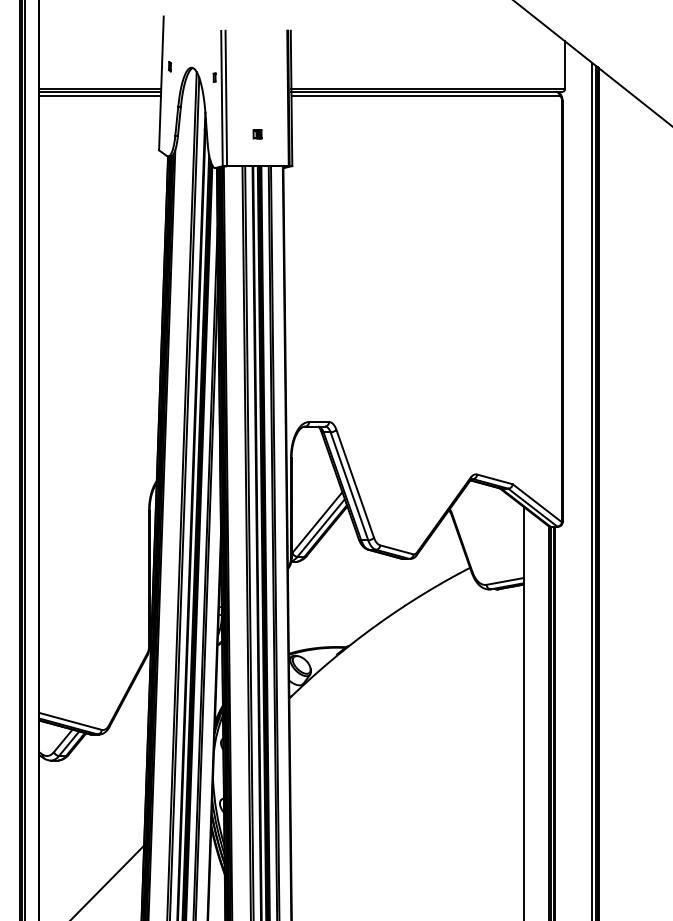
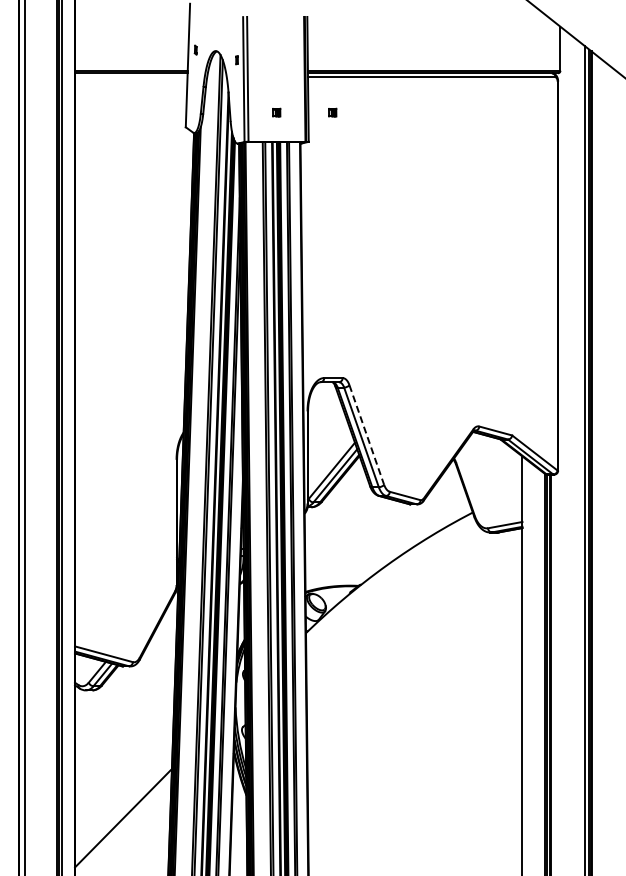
line: (100, 96) -> (131, 77), removed
part: (318, 134) -> (332, 112), added
line: (354, 484) -> (366, 435), solid -> dashed

